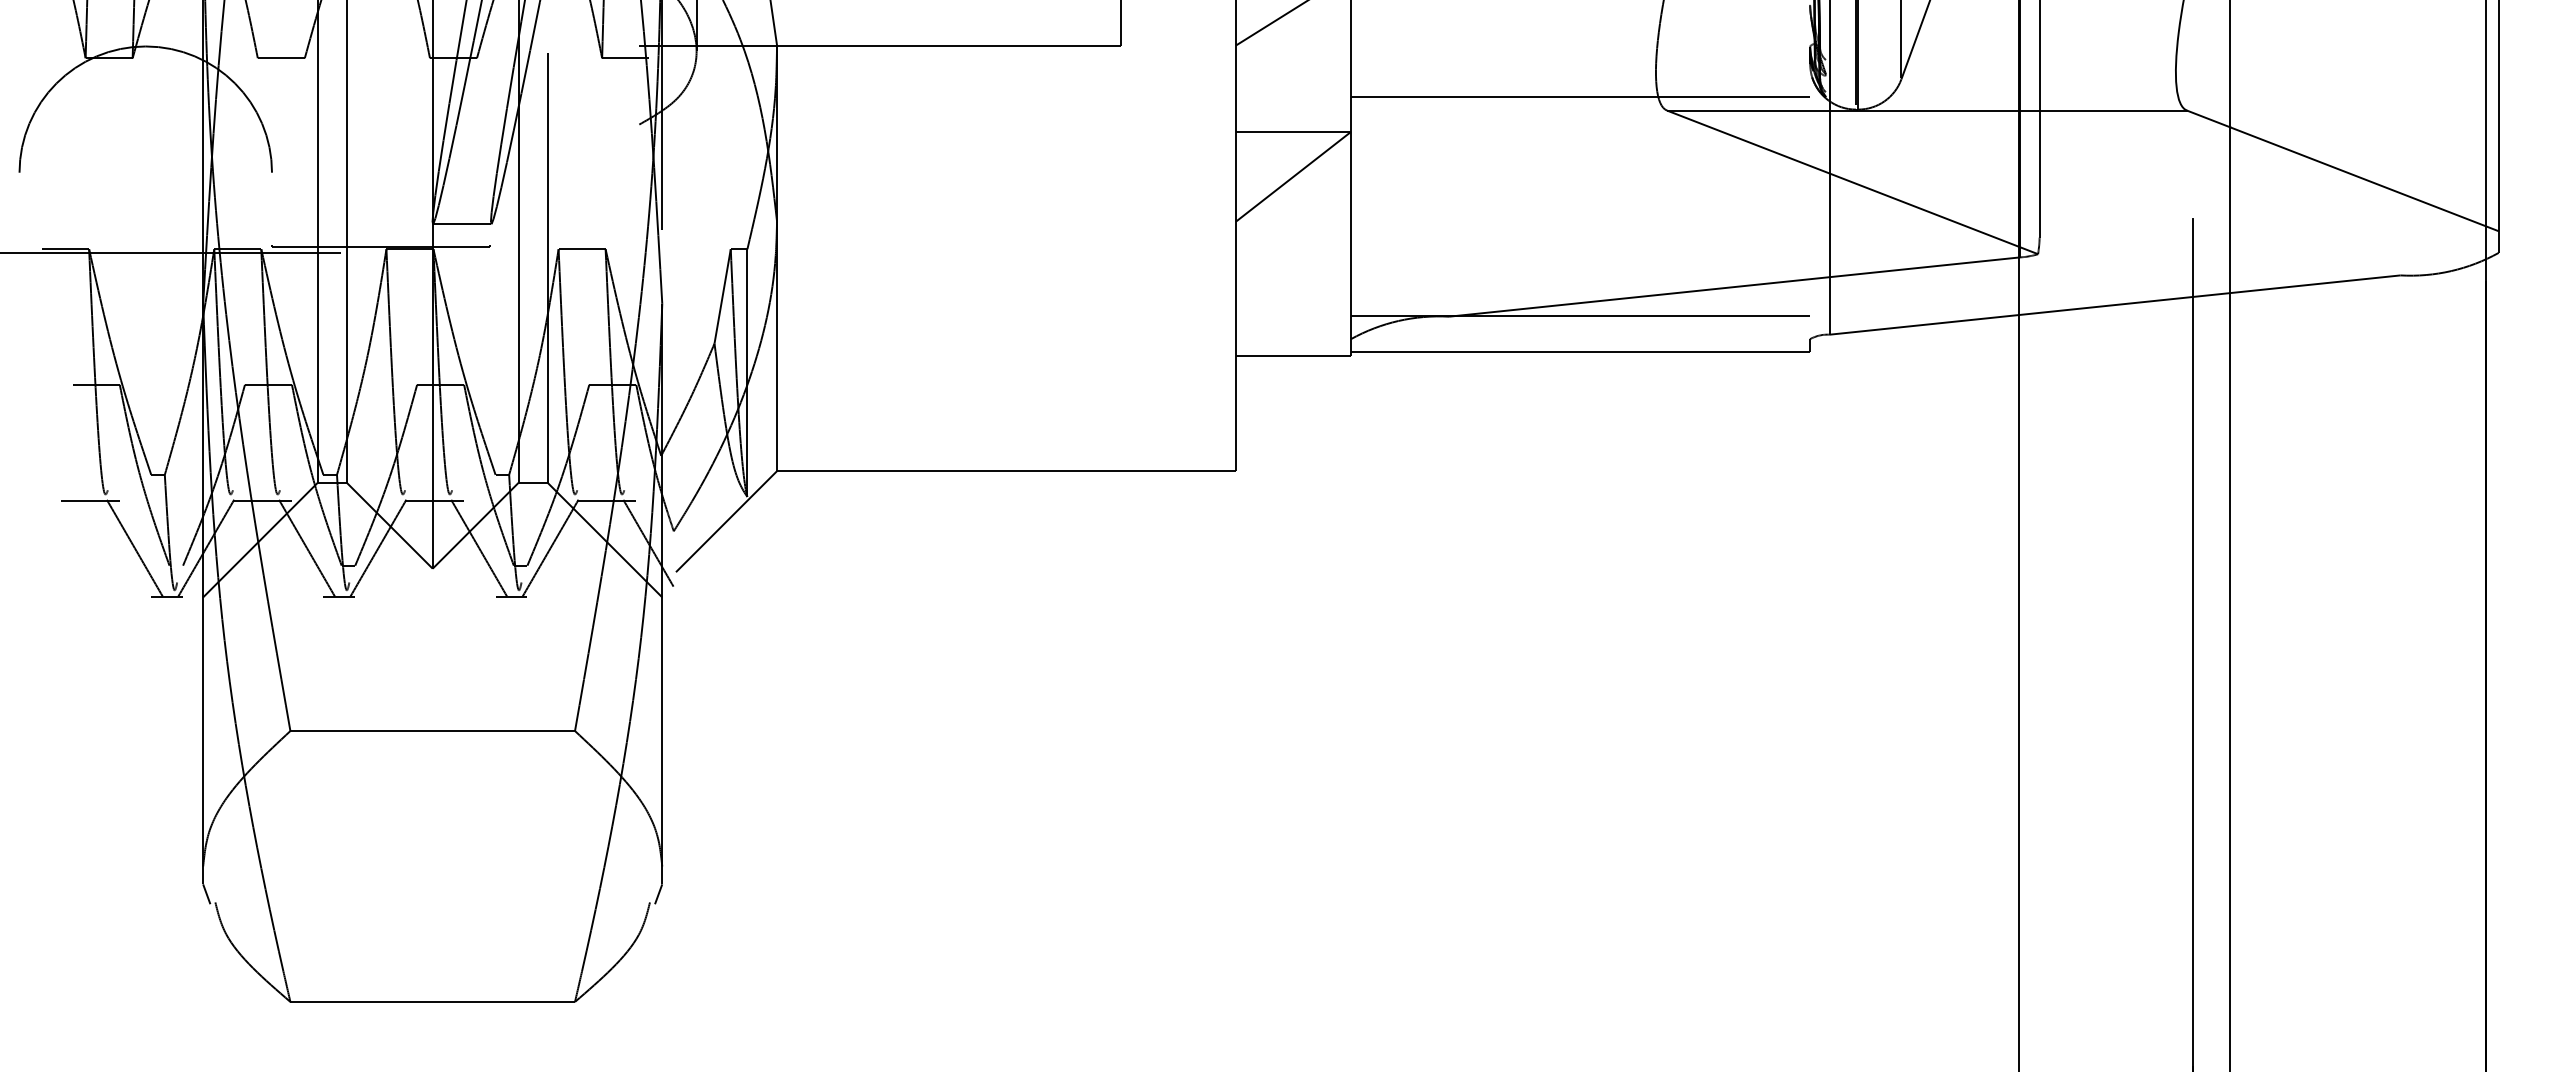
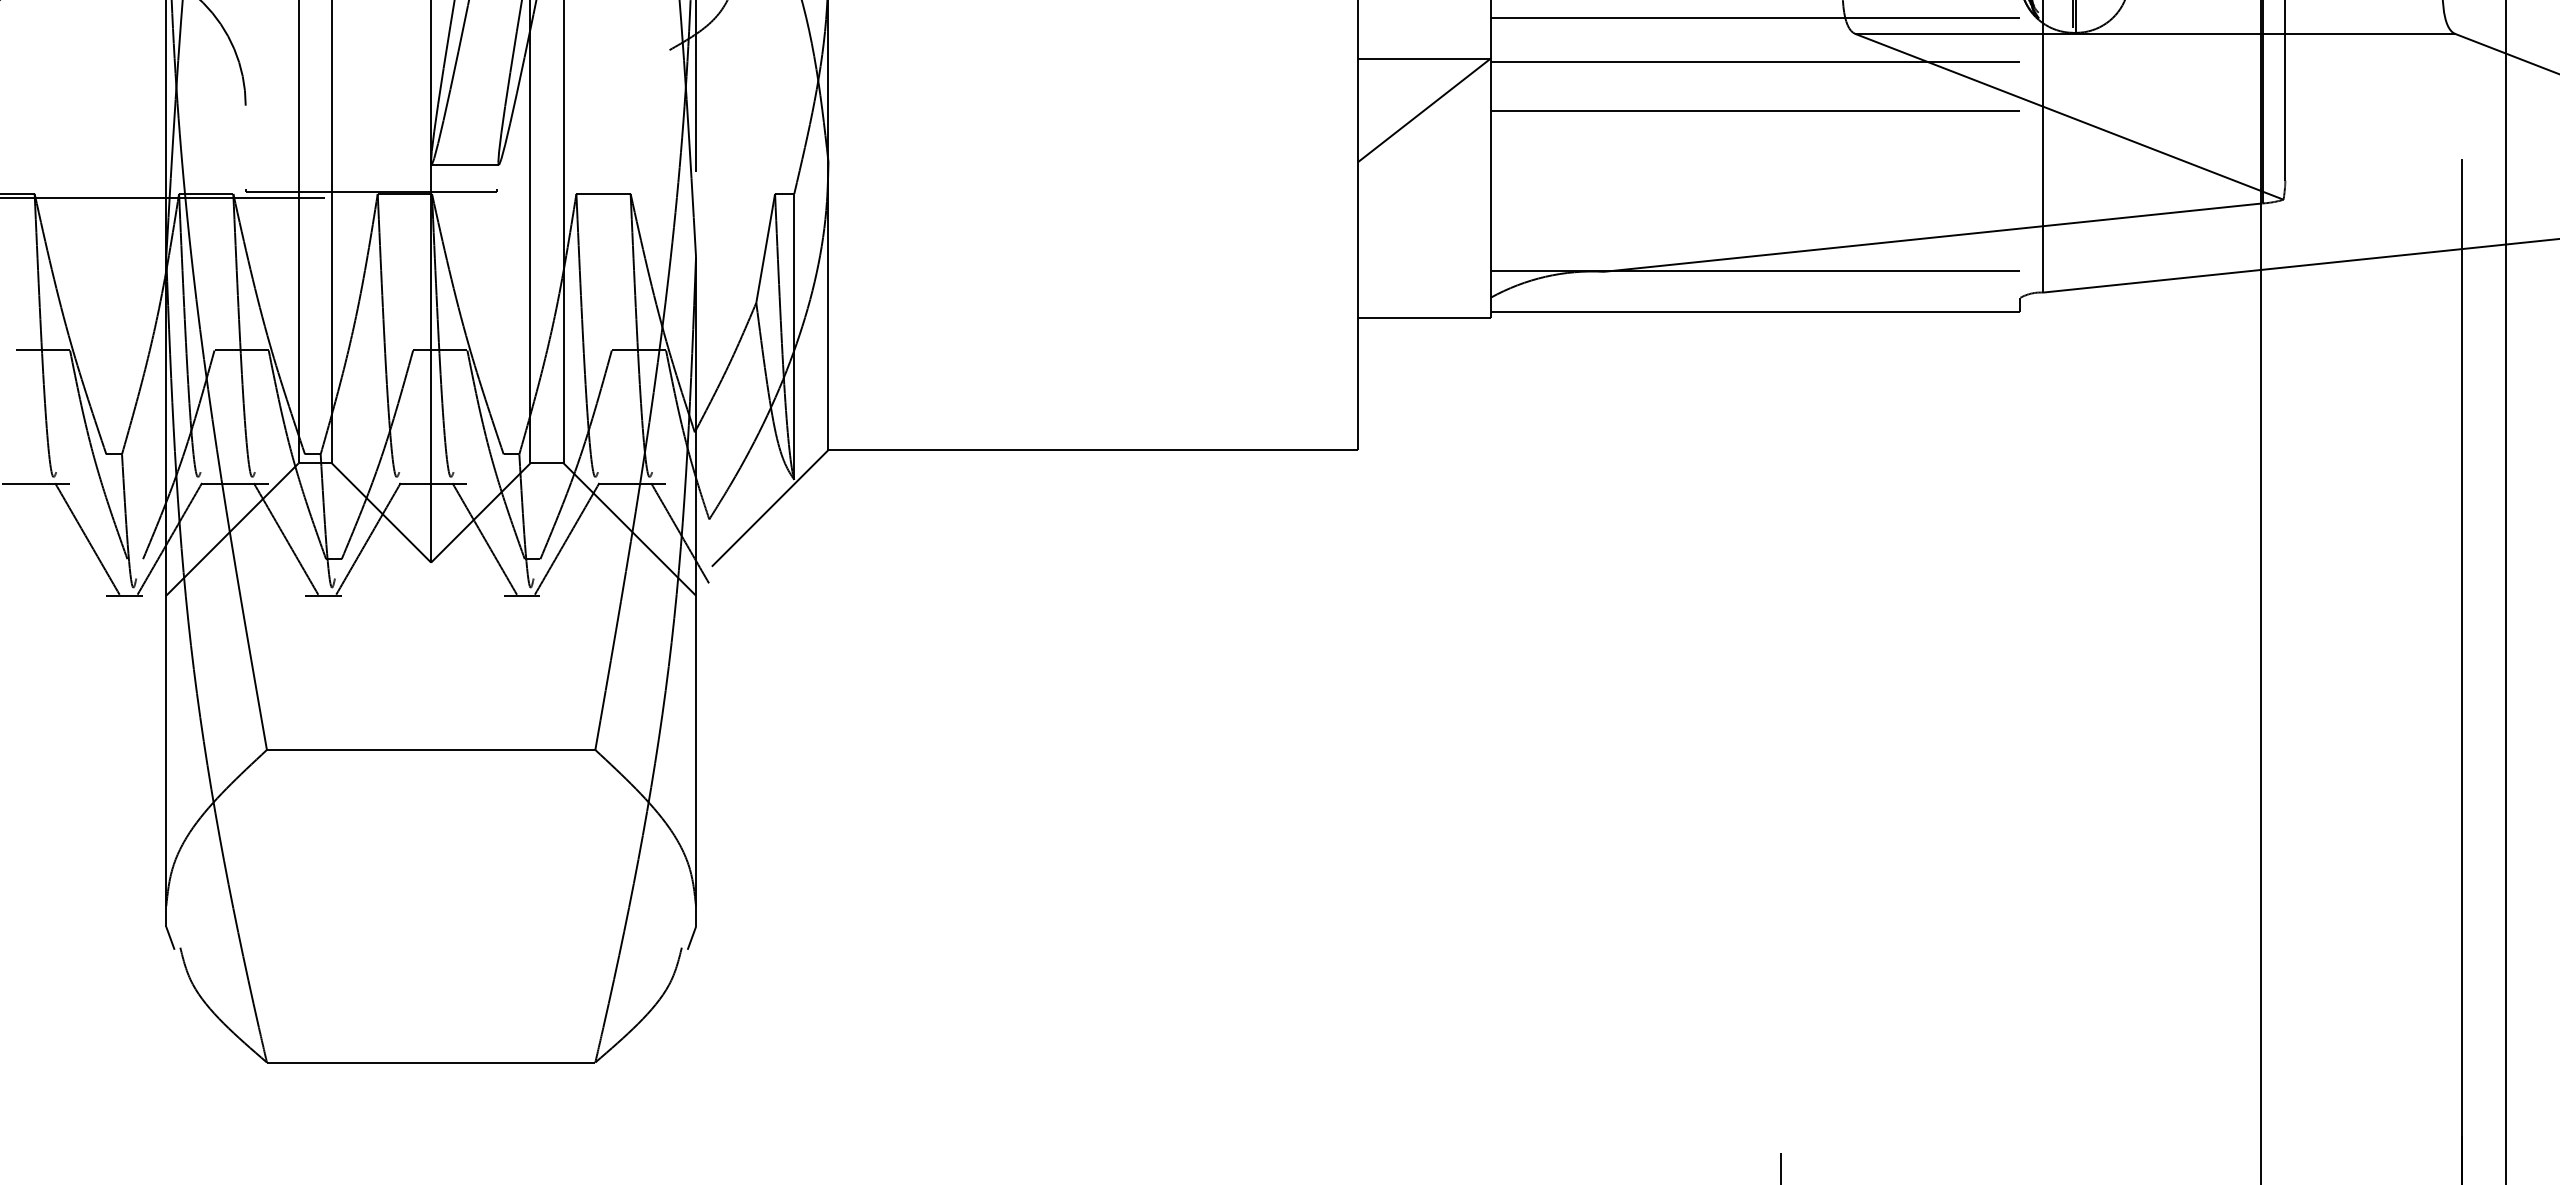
line: (1580, 134) -> (1755, 61), added
line: (1580, 177) -> (1755, 111), added

